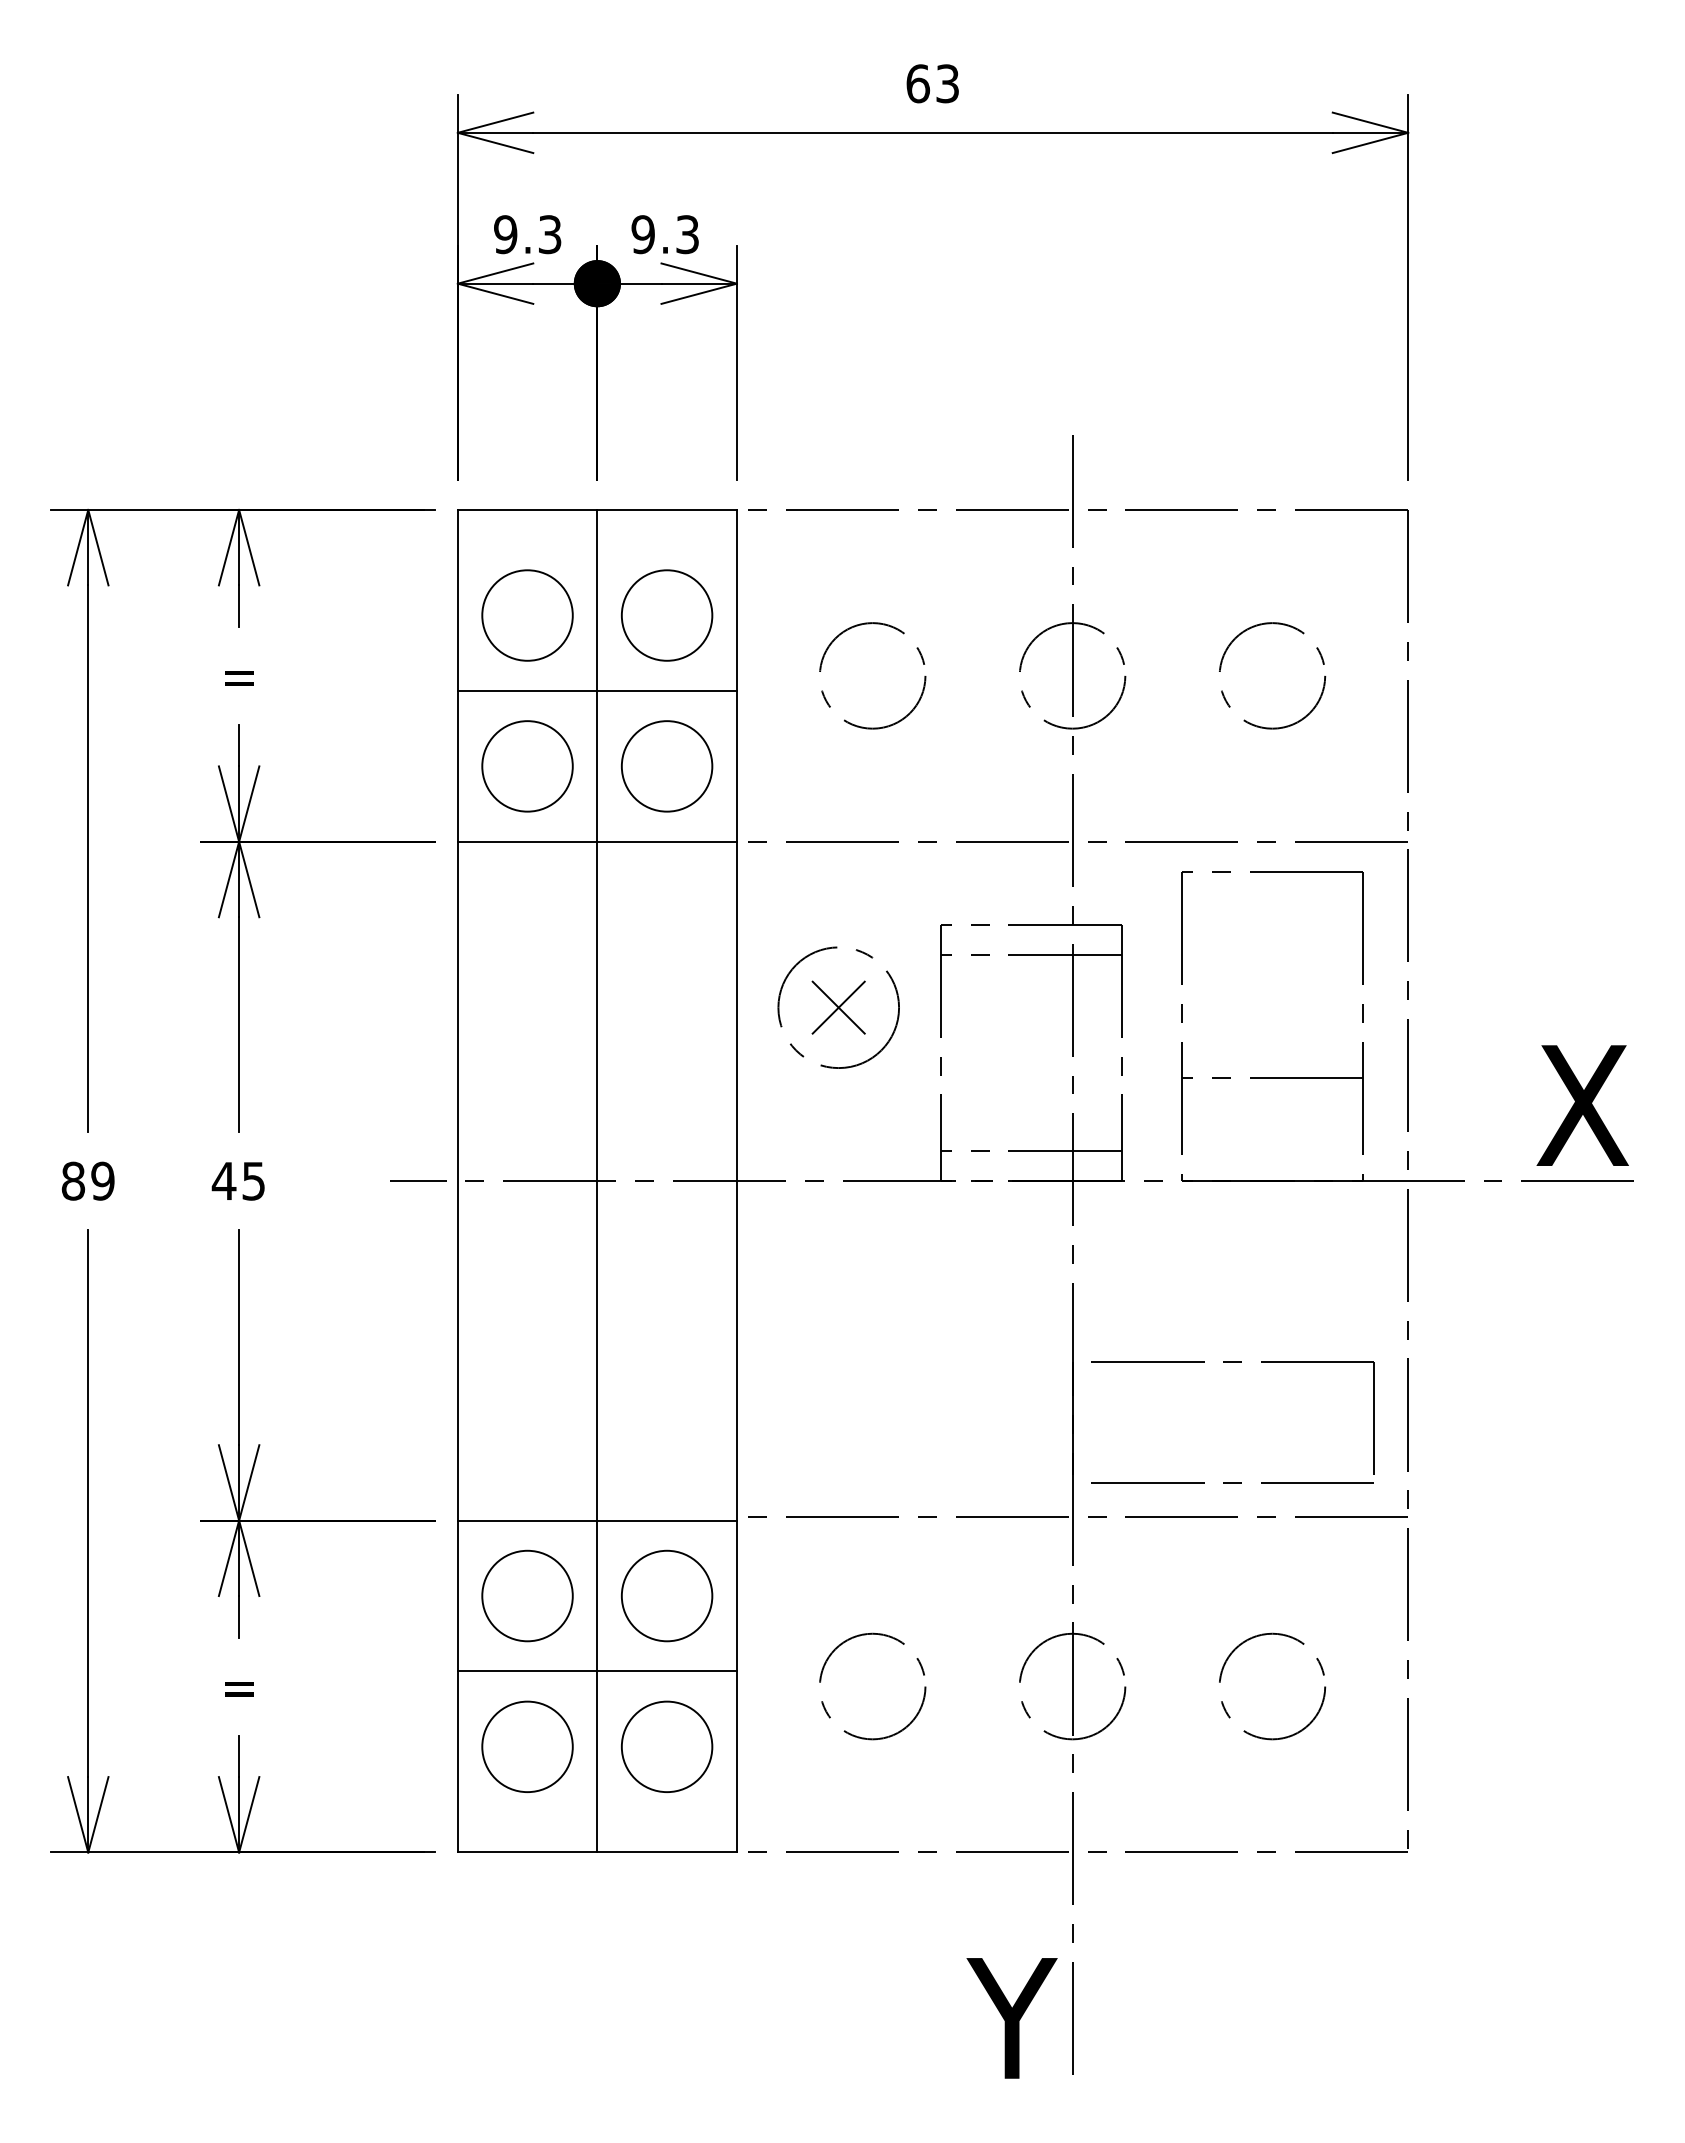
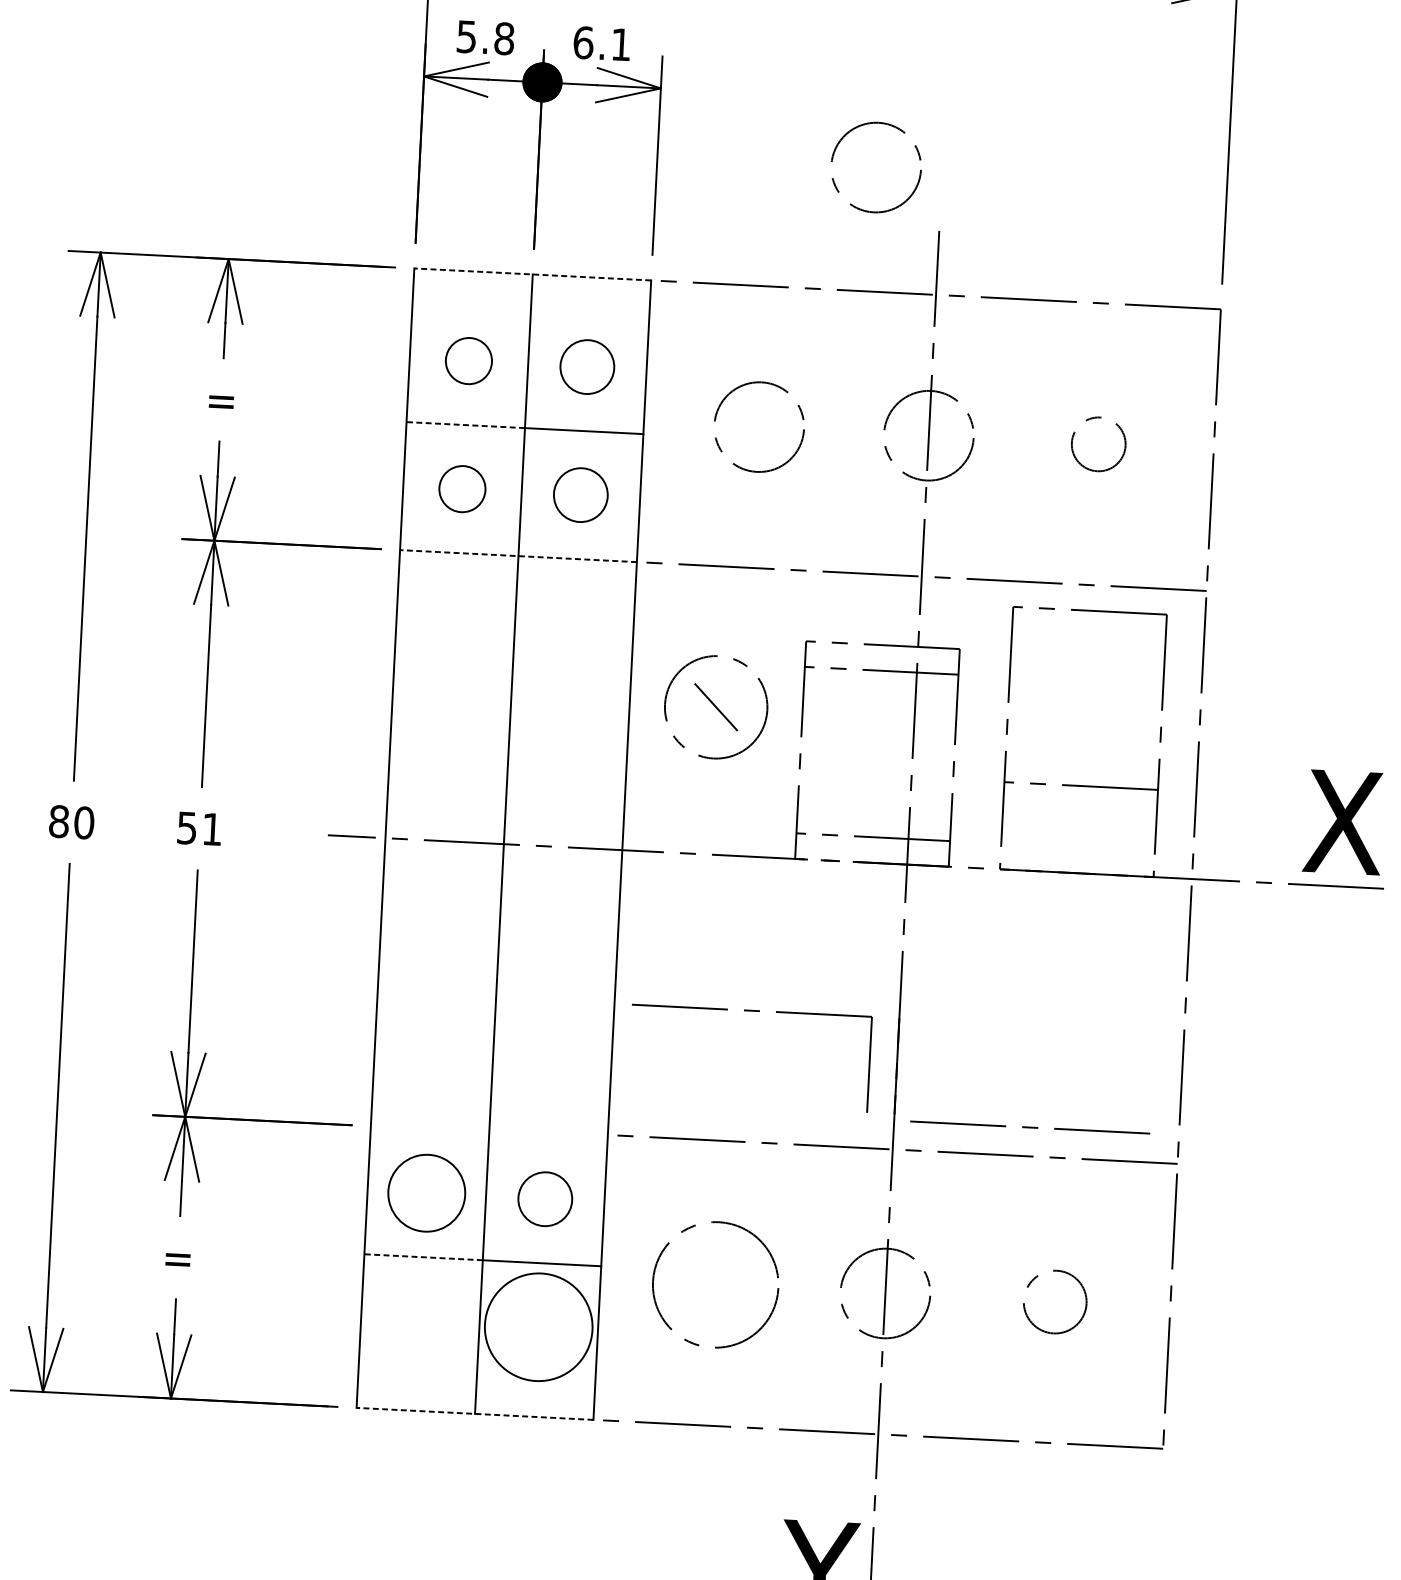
text: (527, 234) -> (485, 37), 9.3 -> 5.8
text: (664, 234) -> (601, 43), 9.3 -> 6.1
circle: (994, 363) -> (876, 167), added
line: (597, 509) -> (532, 274), solid -> dashed
circle: (527, 615) -> (468, 361), size x0.6
circle: (666, 615) -> (586, 367), size x0.7
circle: (1272, 675) -> (1098, 444), size x0.6
line: (527, 690) -> (465, 424), solid -> dashed
circle: (527, 766) -> (462, 489), size x0.6
circle: (666, 766) -> (580, 495), size x0.7
line: (597, 841) -> (518, 555), solid -> dashed
line: (838, 1007) -> (715, 707), removed
text: (102, 1180) -> (83, 822), 89 -> 80
text: (237, 1181) -> (198, 828), 45 -> 51
part: (1232, 1362) -> (751, 1010), moved
line: (596, 1520) -> (488, 1132), removed
circle: (667, 1595) -> (545, 1198), size x0.7
line: (527, 1671) -> (423, 1257), solid -> dashed
circle: (872, 1686) -> (715, 1284), size x1.4
circle: (1272, 1686) -> (1055, 1302), size x0.7
circle: (527, 1746) -> (420, 1320), removed
circle: (666, 1746) -> (538, 1326), size x1.4
line: (597, 1852) -> (475, 1413), solid -> dashed

